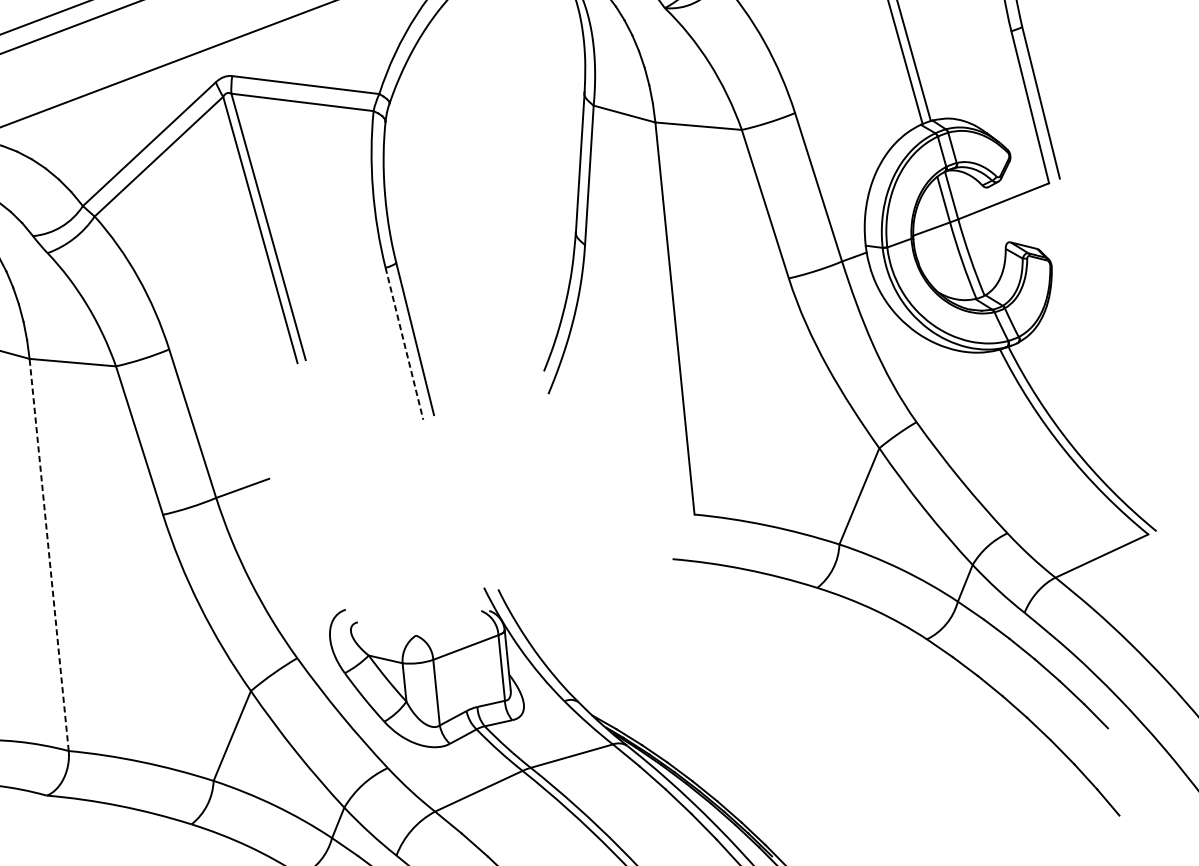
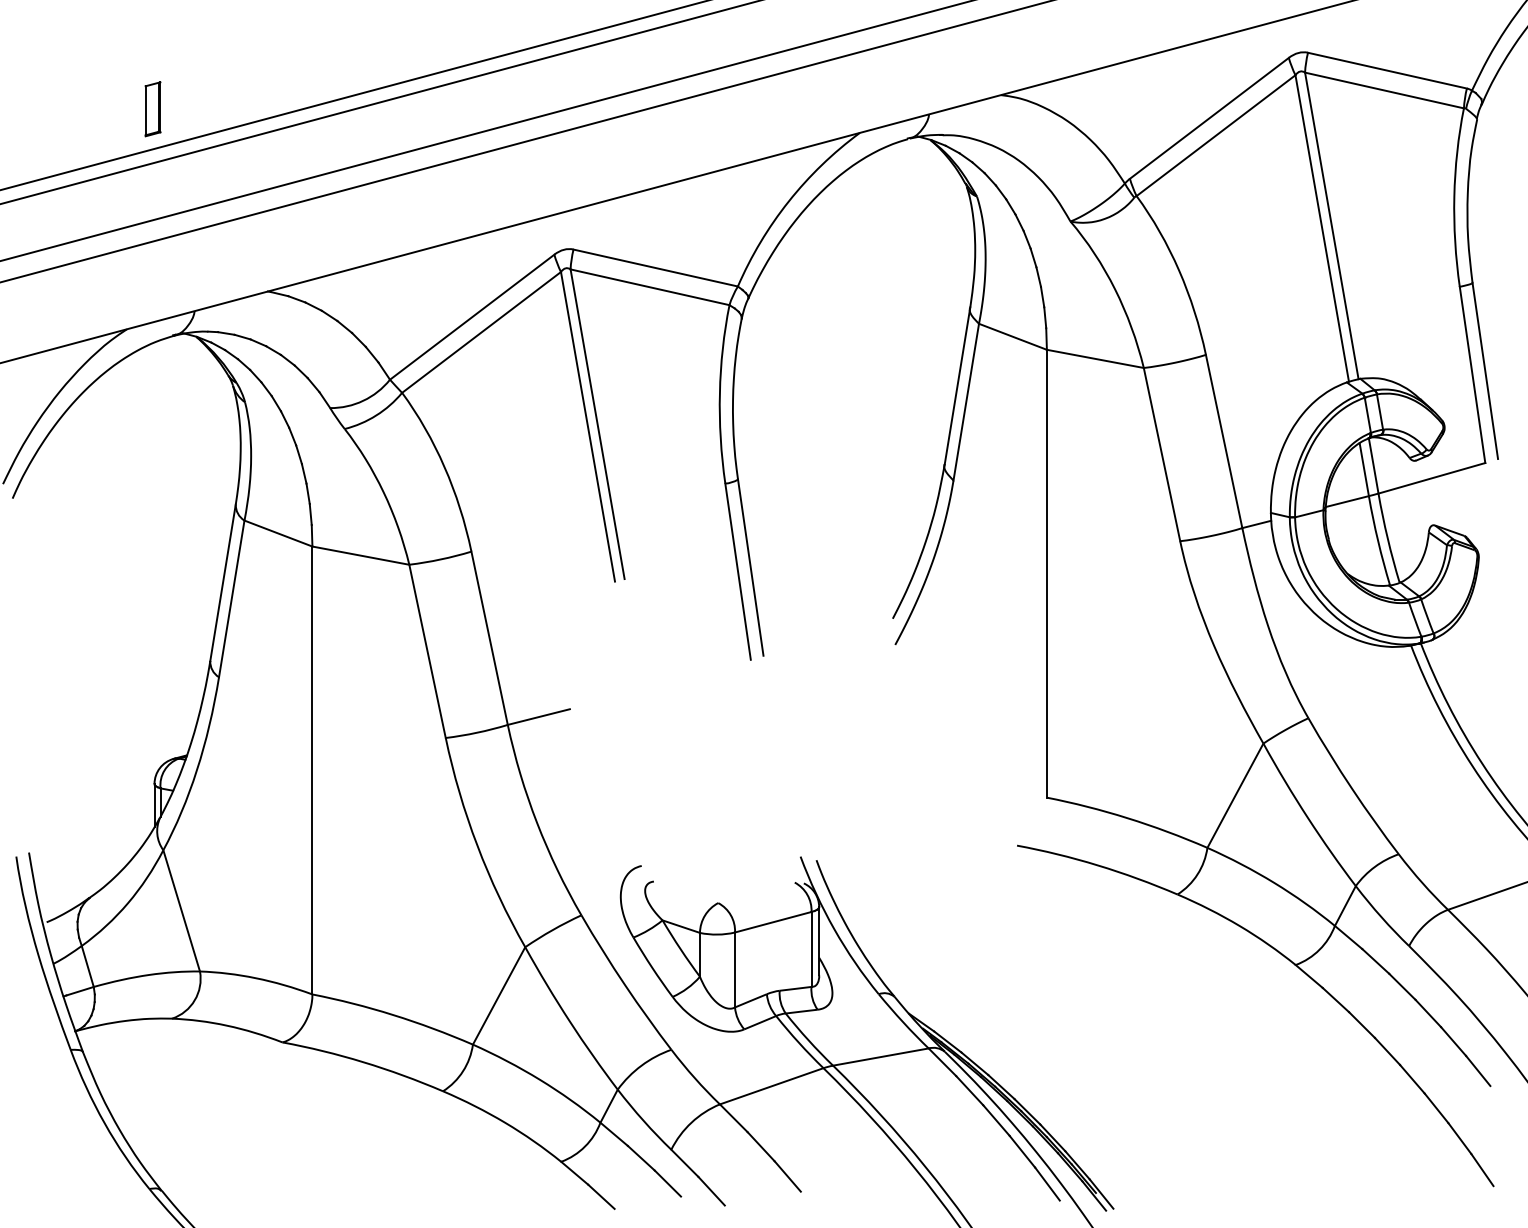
line: (404, 344) -> (738, 572), dashed -> solid
line: (49, 554) -> (312, 770), dashed -> solid

